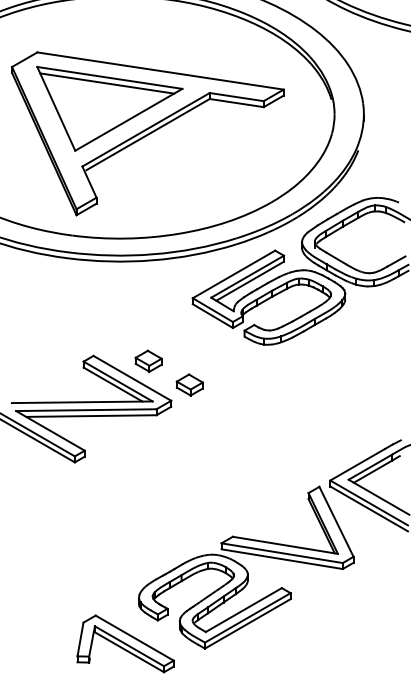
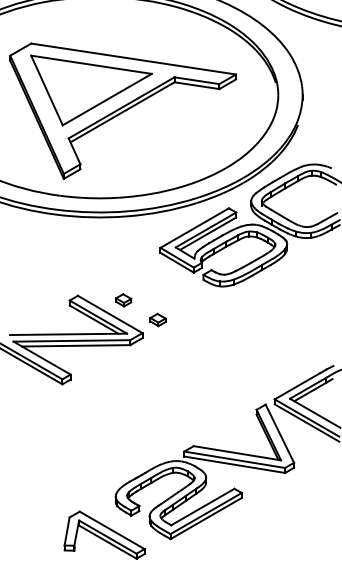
line: (106, 83) -> (88, 69), removed
part: (148, 361) -> (123, 300), size x0.7
part: (189, 384) -> (157, 319), size x0.7

